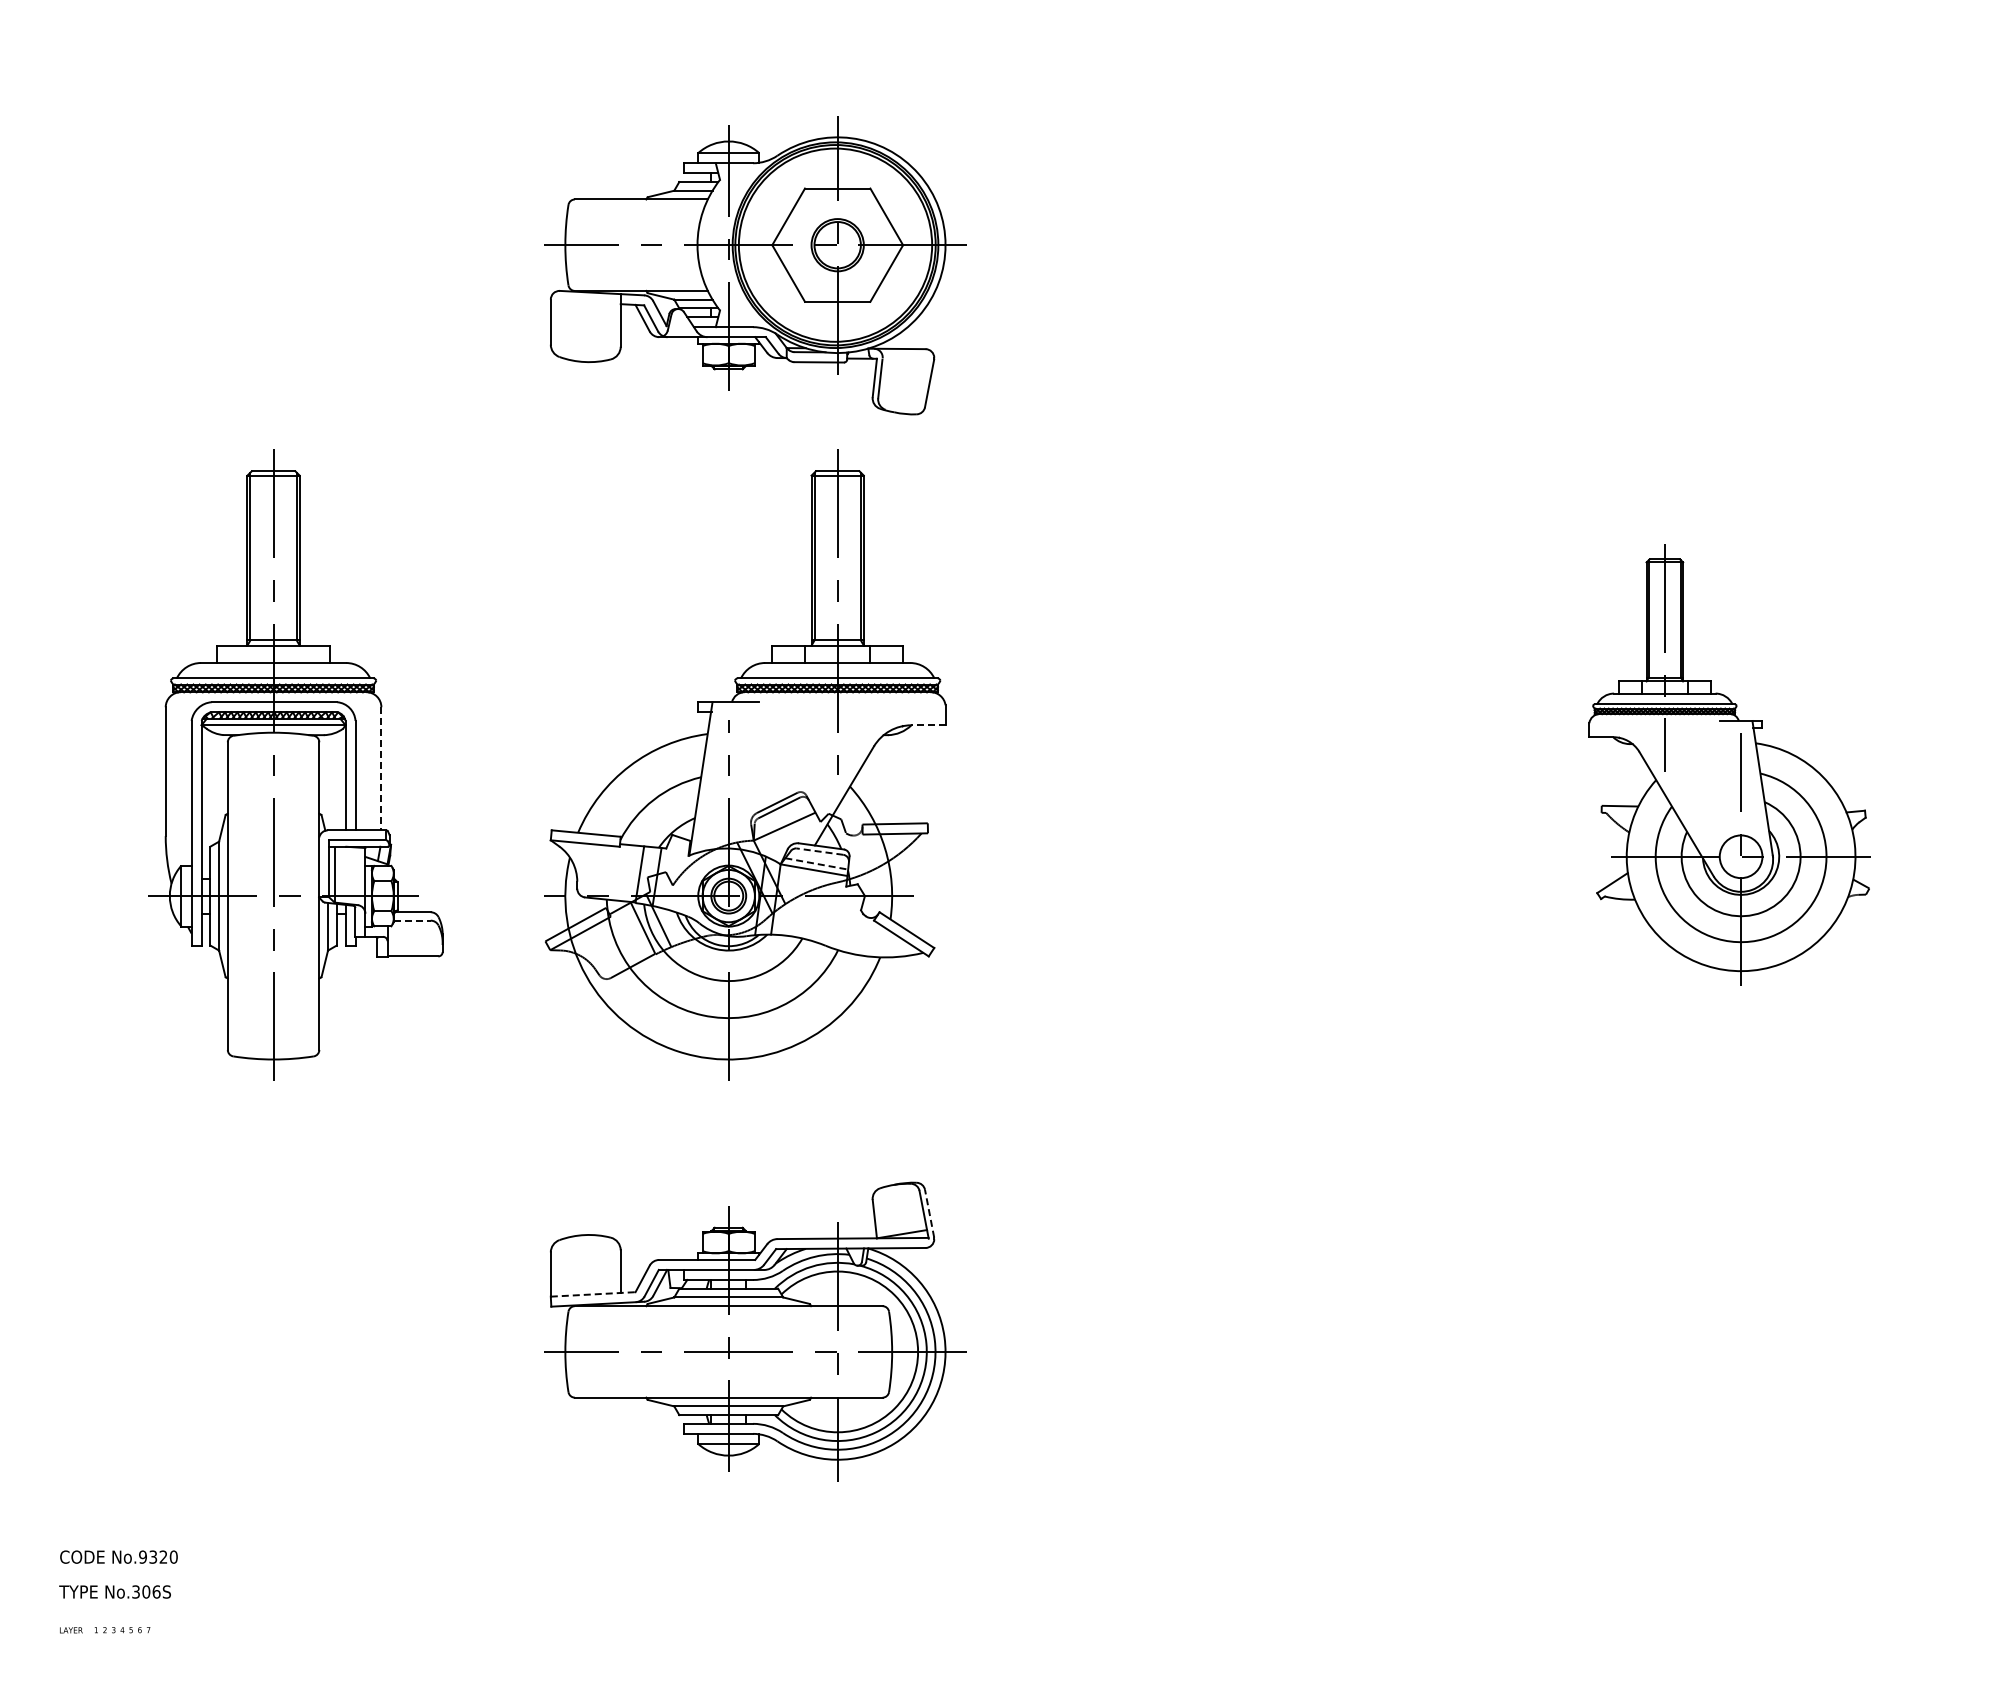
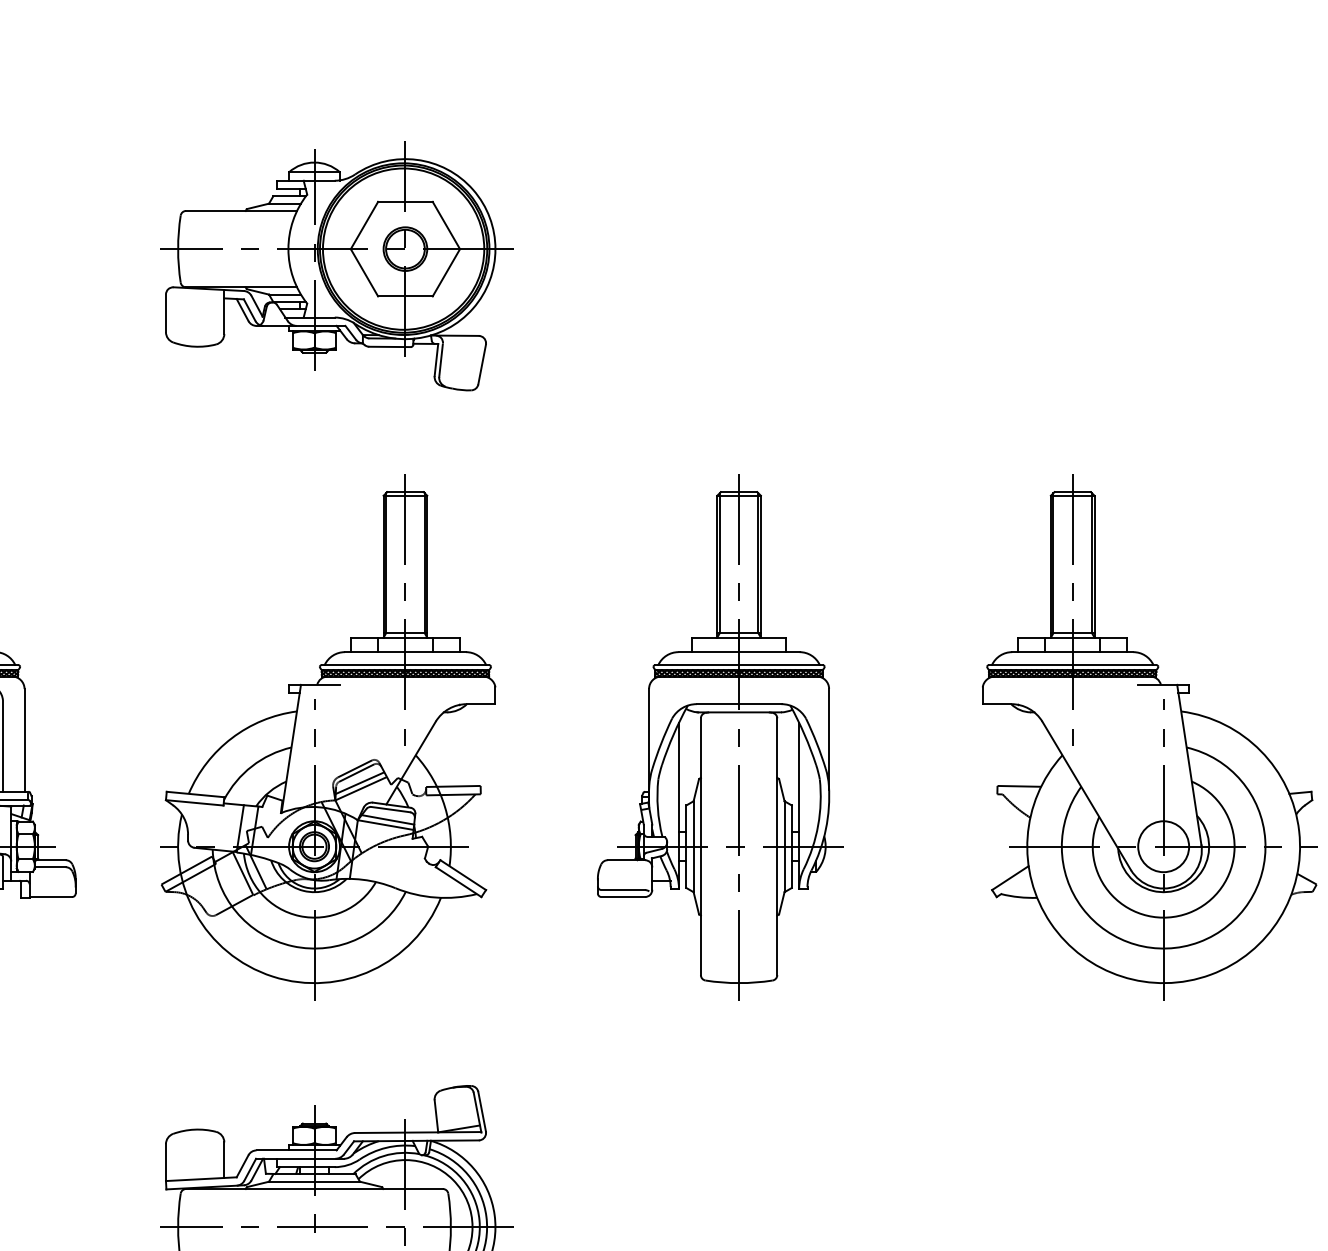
part: (755, 265) -> (336, 266), moved
line: (927, 725) -> (480, 704), dashed -> solid
part: (1214, 764) -> (719, 736), added
part: (1729, 764) -> (1149, 736), size x1.43
line: (381, 768) -> (24, 740), dashed -> solid
line: (783, 819) -> (360, 782), added
line: (819, 851) -> (390, 809), dashed -> solid
line: (817, 864) -> (388, 820), dashed -> solid
line: (412, 920) -> (50, 867), dashed -> solid
line: (929, 1213) -> (482, 1111), dashed -> solid
line: (593, 1294) -> (201, 1179), dashed -> solid

